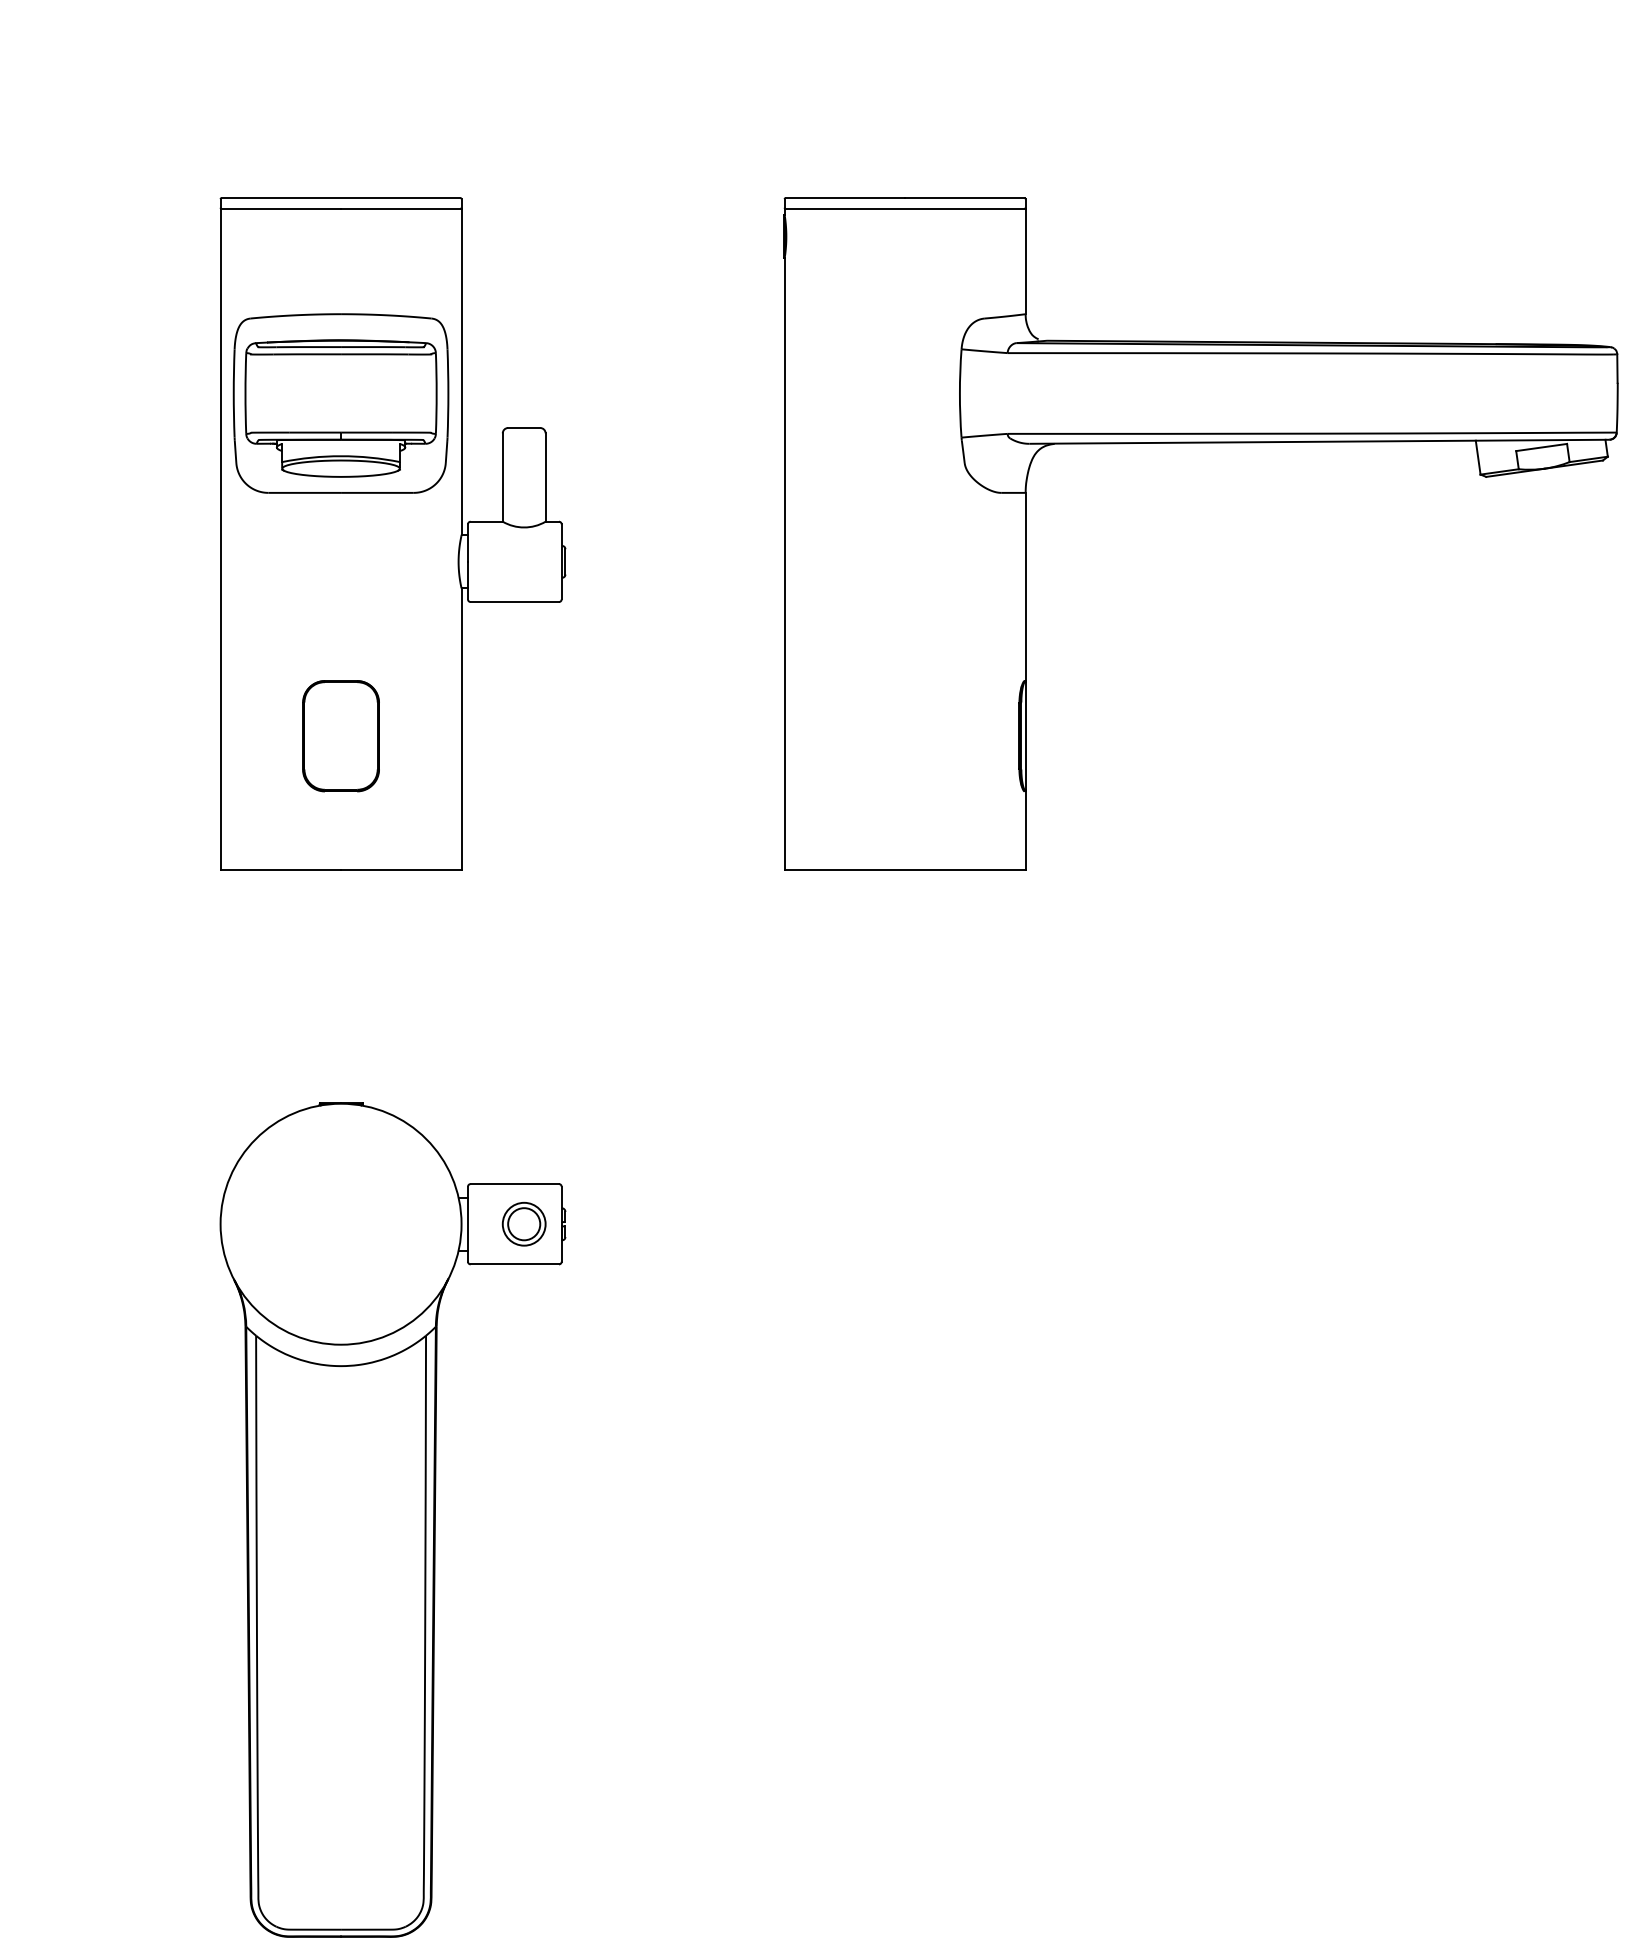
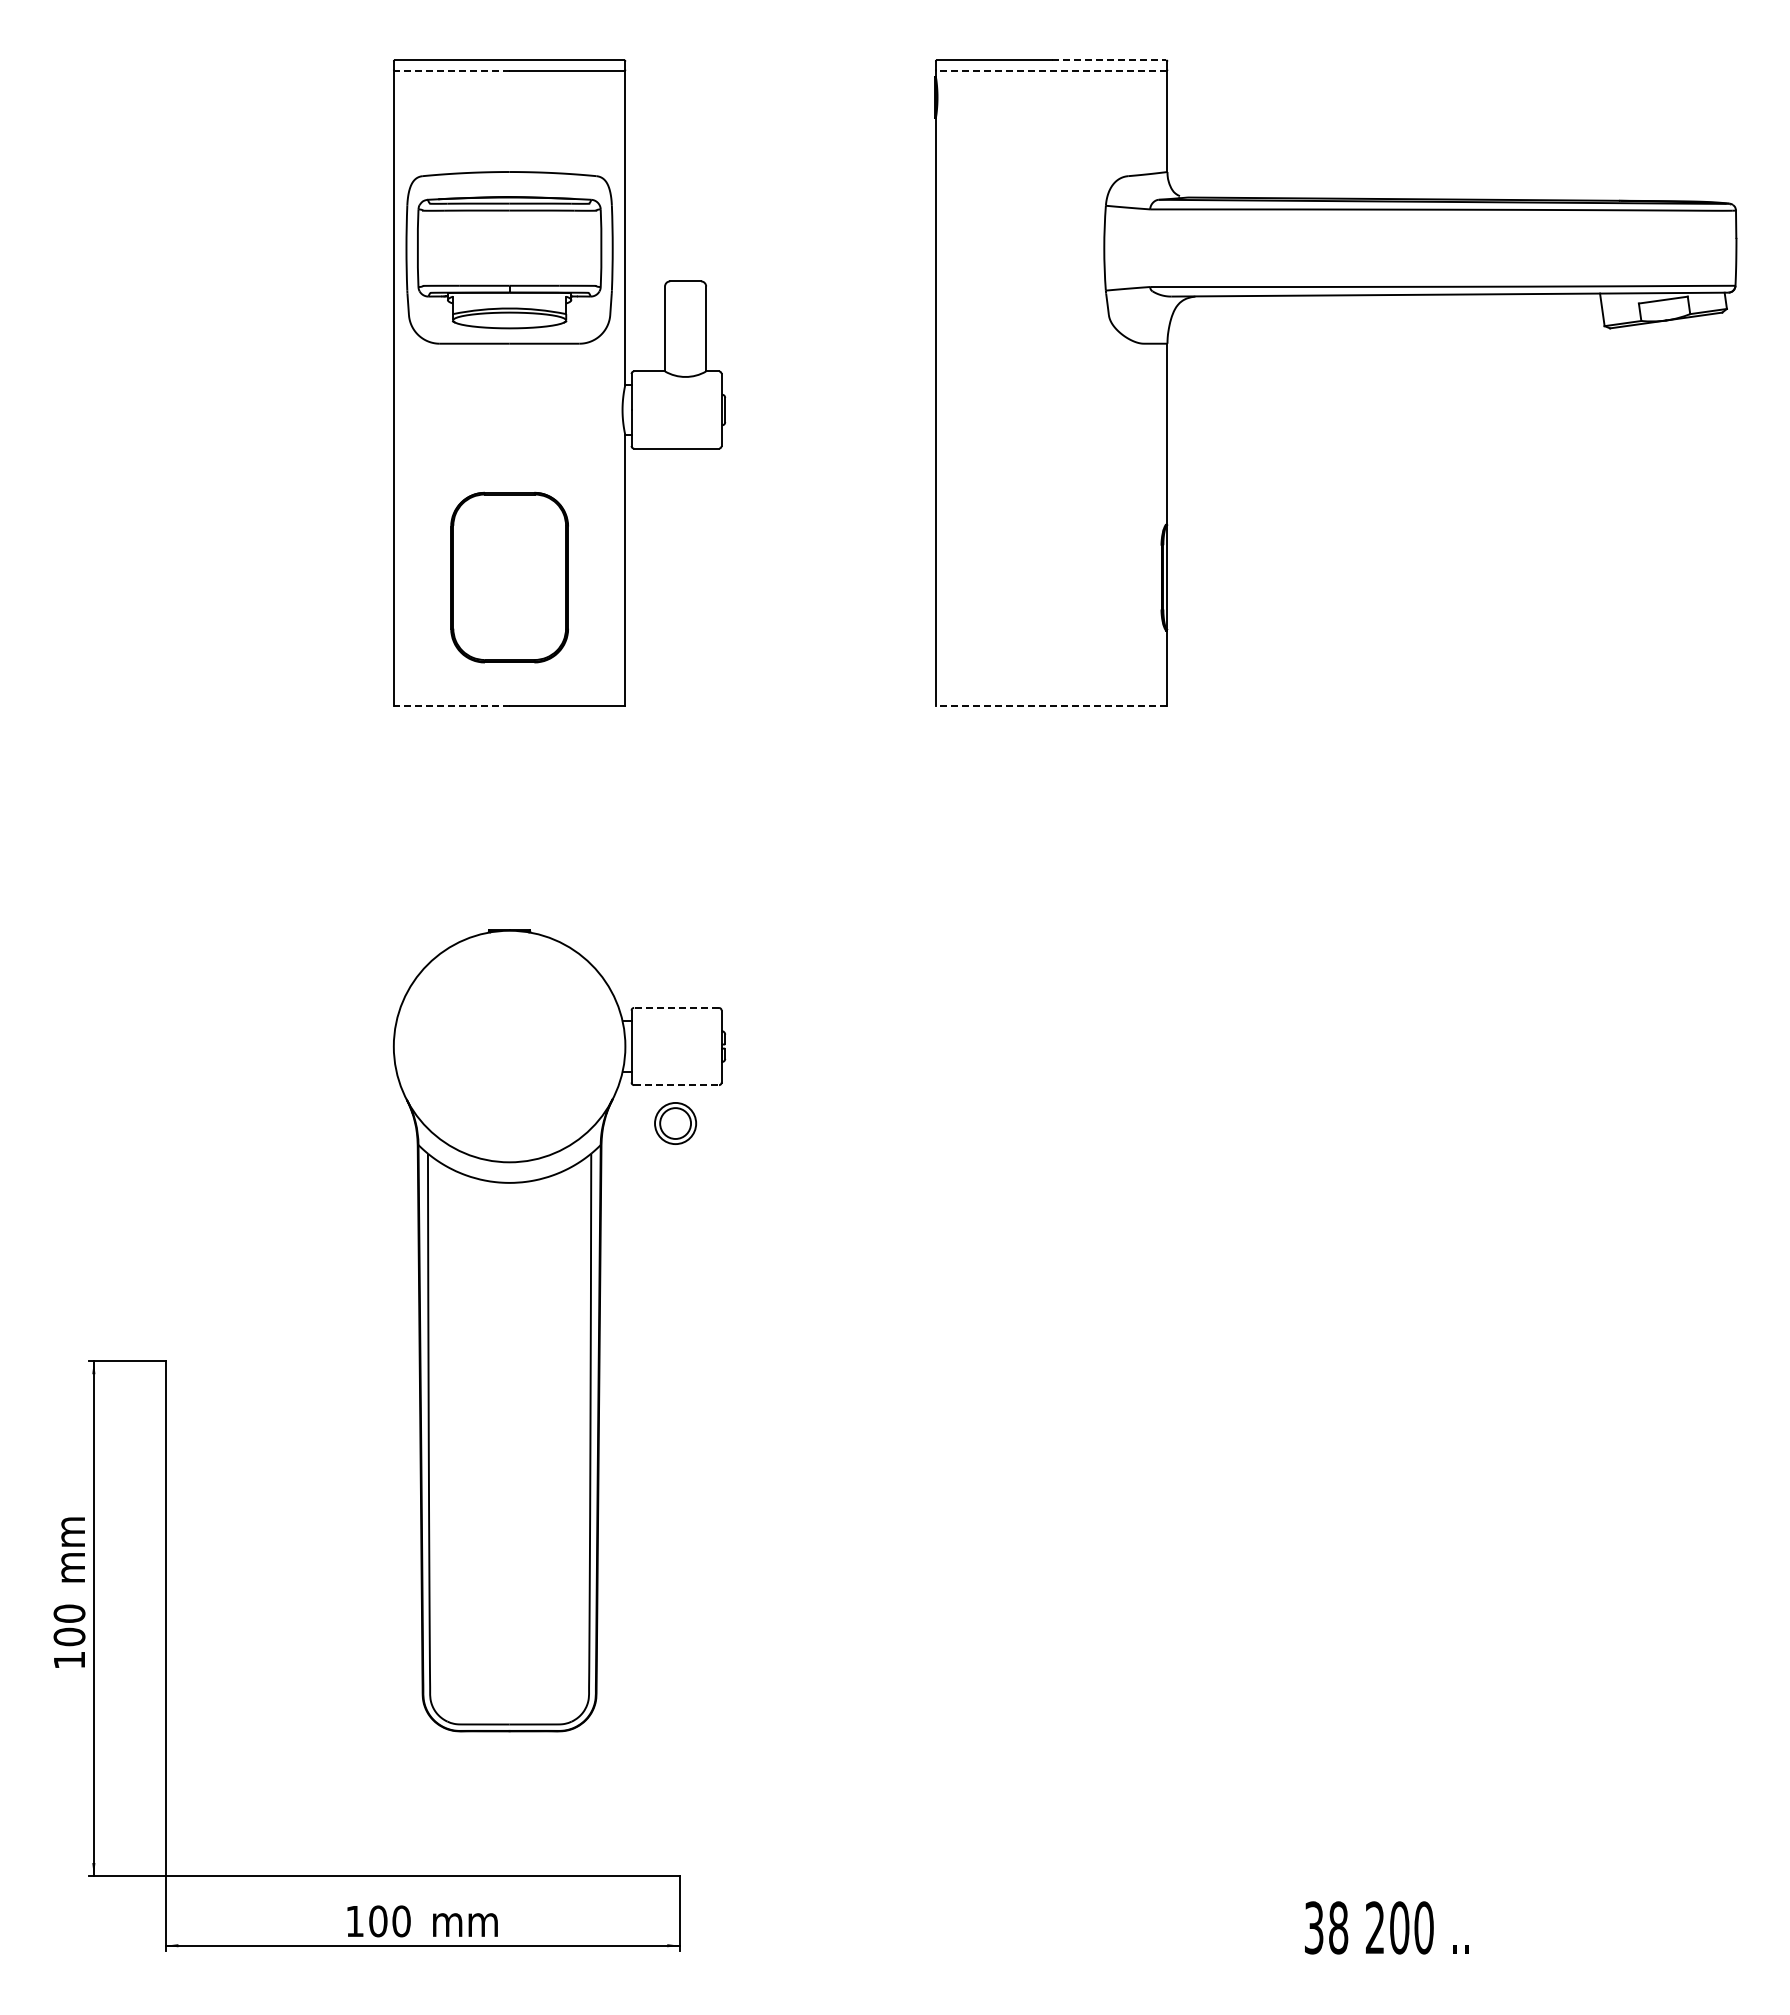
line: (965, 198) -> (1109, 60), solid -> dashed
line: (280, 208) -> (451, 70), solid -> dashed
line: (904, 208) -> (1051, 70), solid -> dashed
part: (340, 736) -> (509, 577), size x1.6
line: (280, 870) -> (451, 706), solid -> dashed
line: (904, 870) -> (1051, 706), solid -> dashed
line: (514, 1183) -> (676, 1007), solid -> dashed
part: (524, 1224) -> (675, 1123), moved
line: (515, 1264) -> (677, 1085), solid -> dashed

